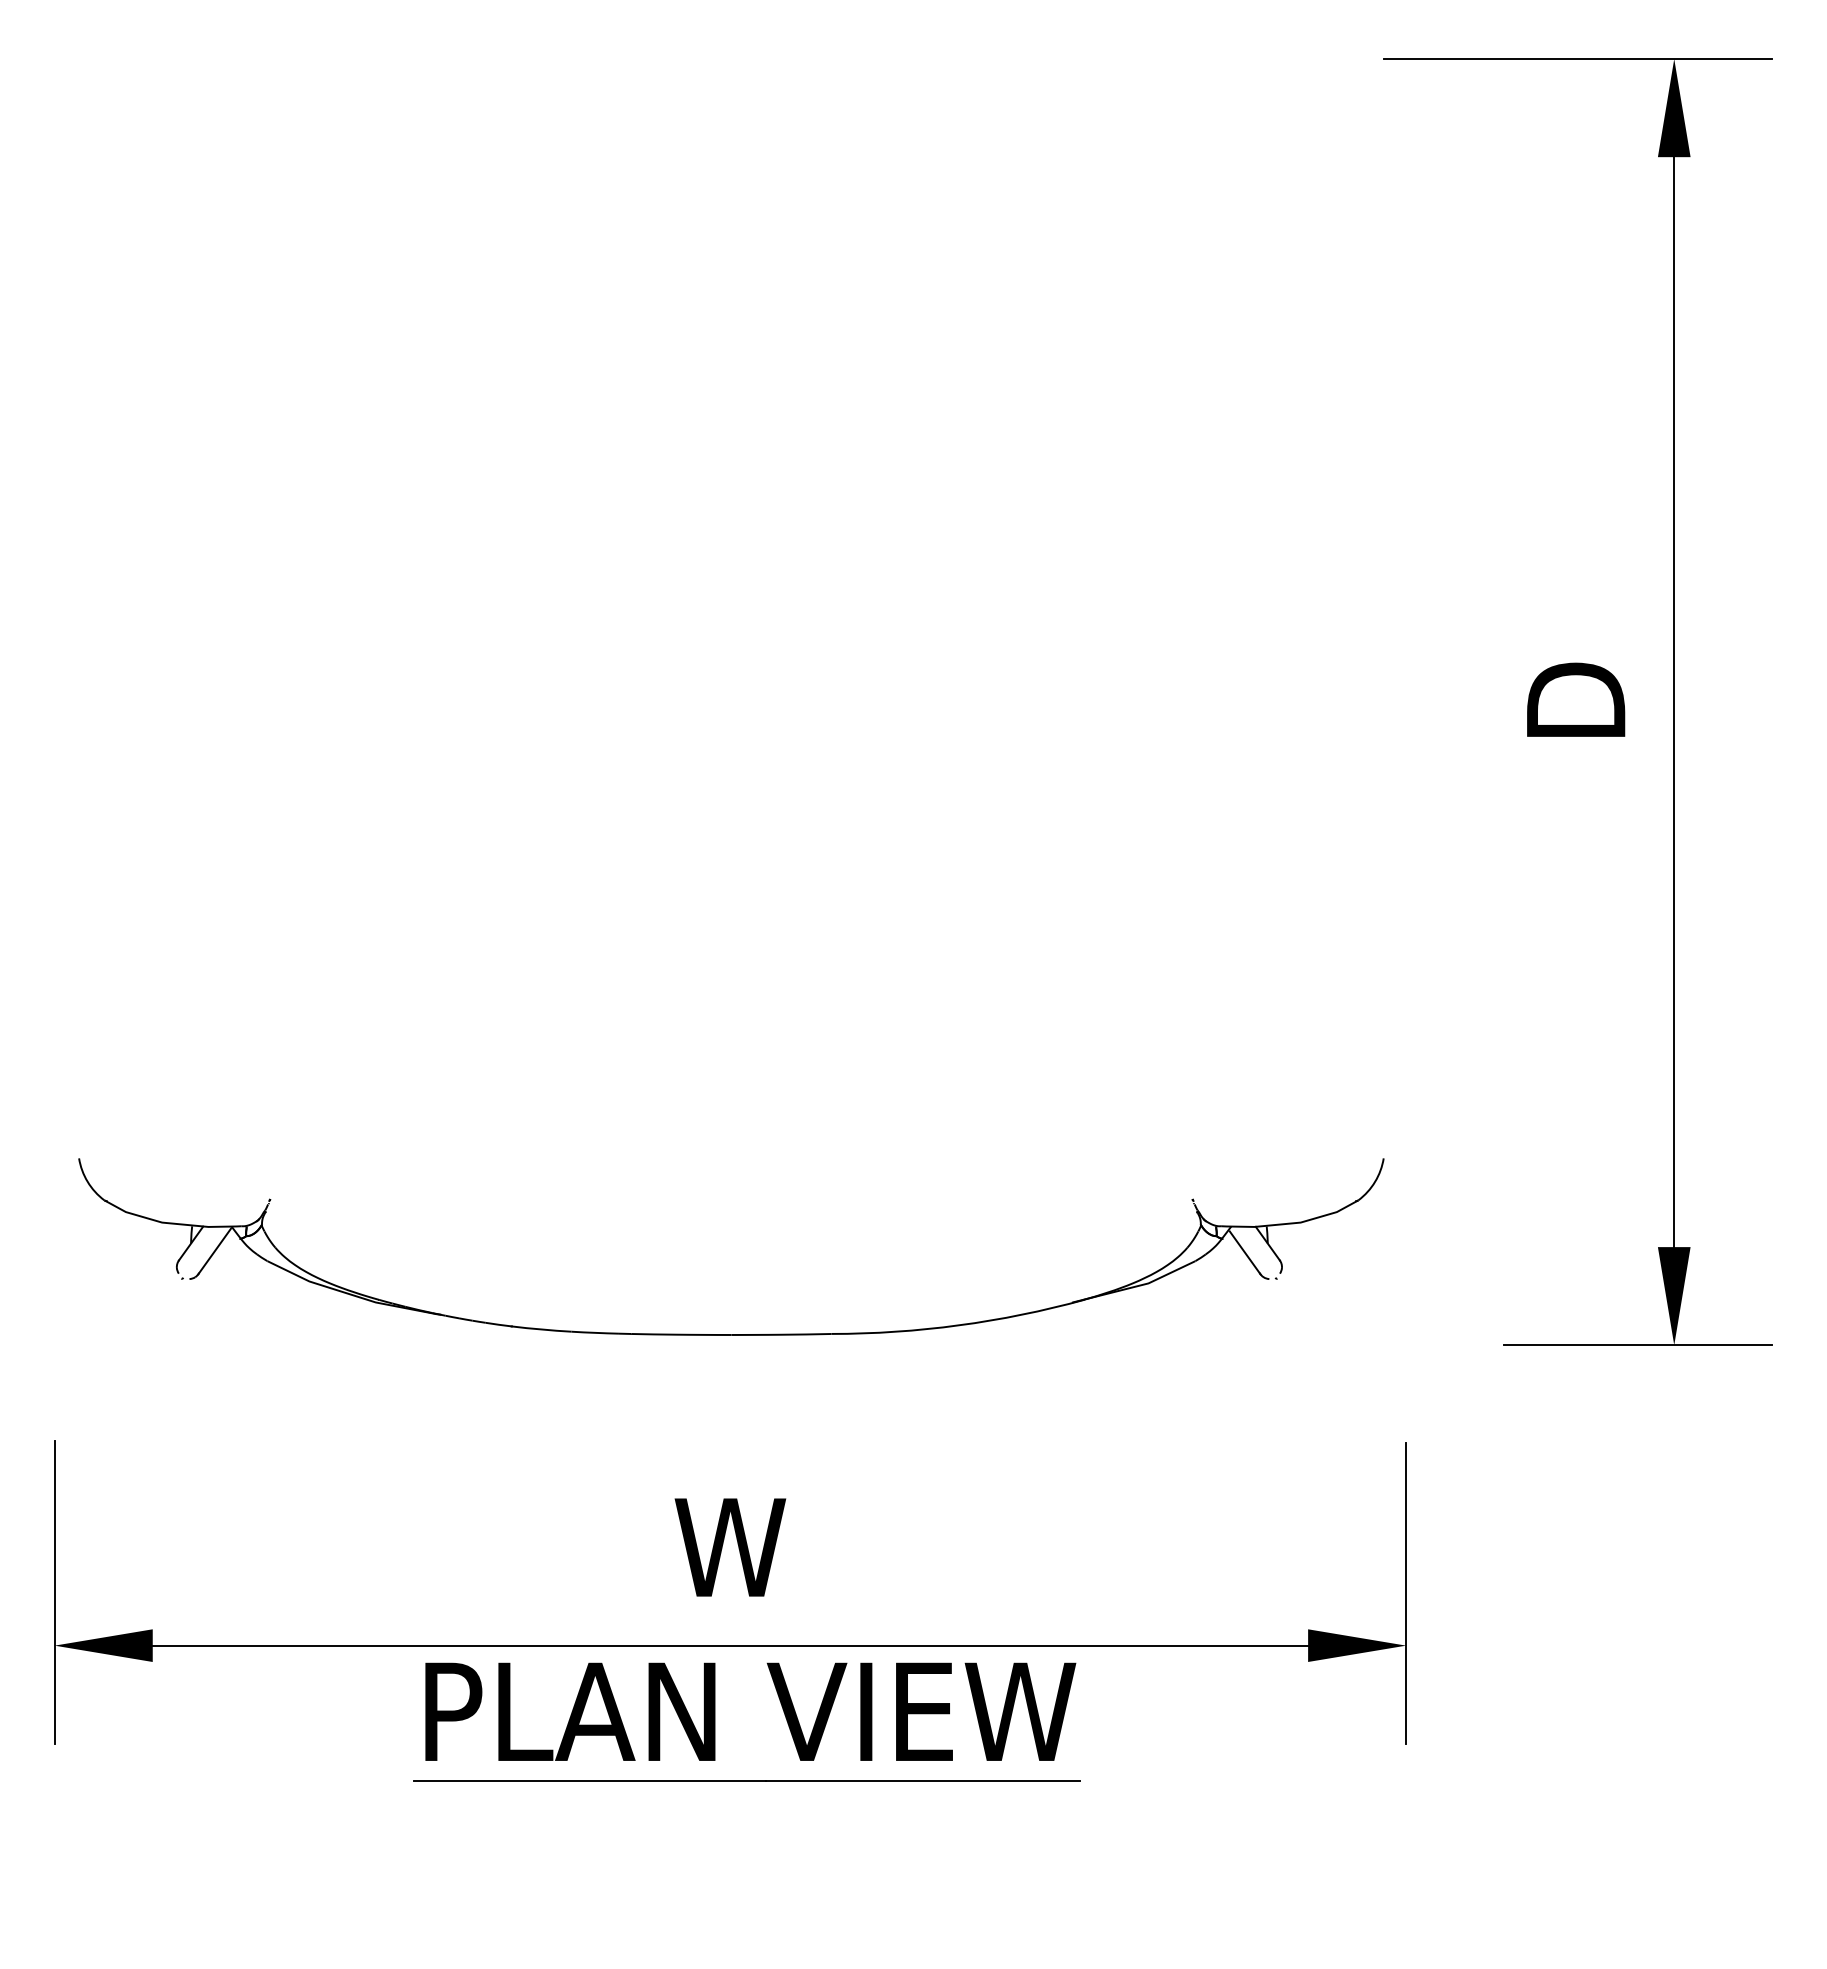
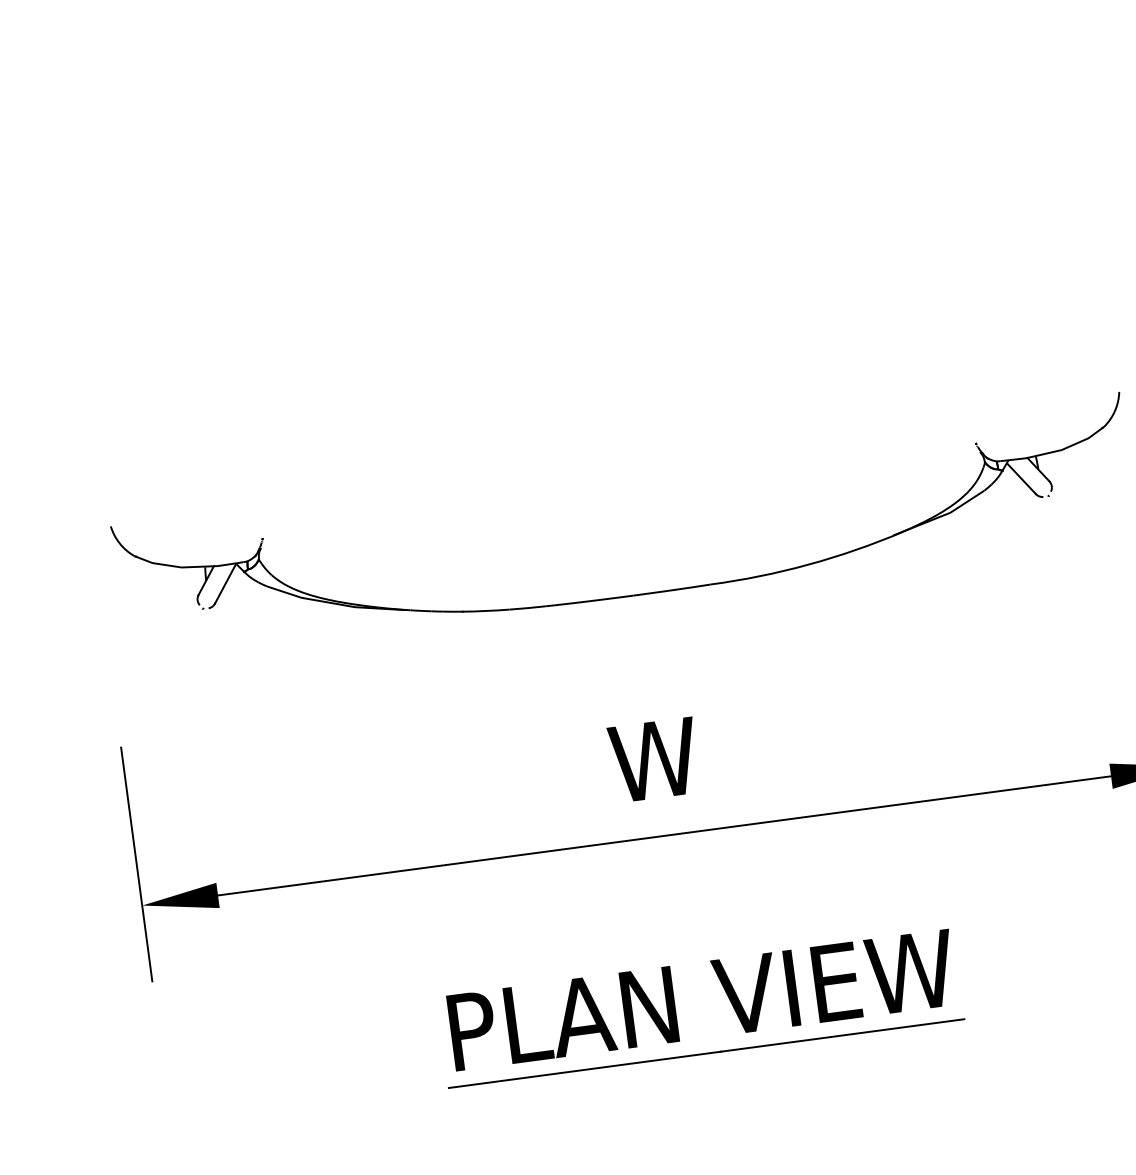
part: (715, 1721) -> (676, 1011), moved

